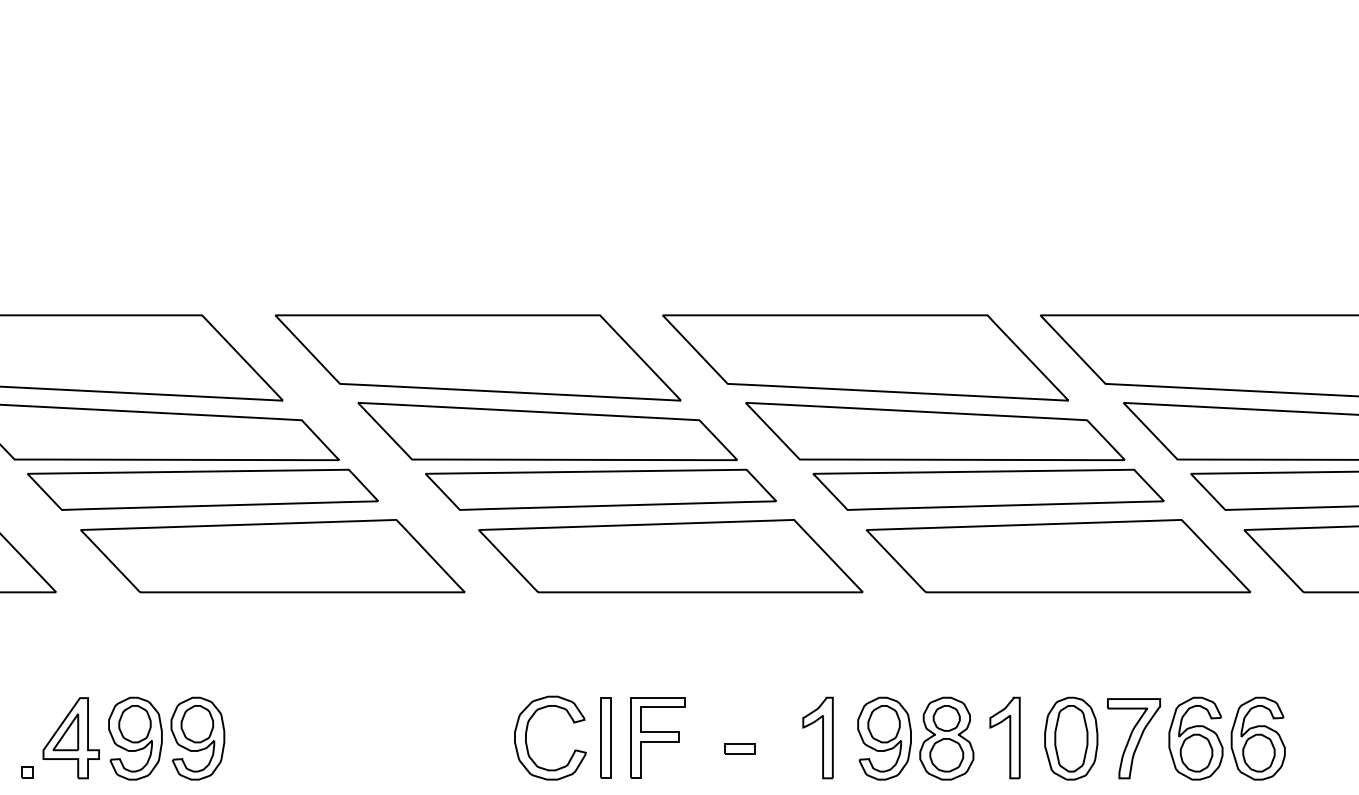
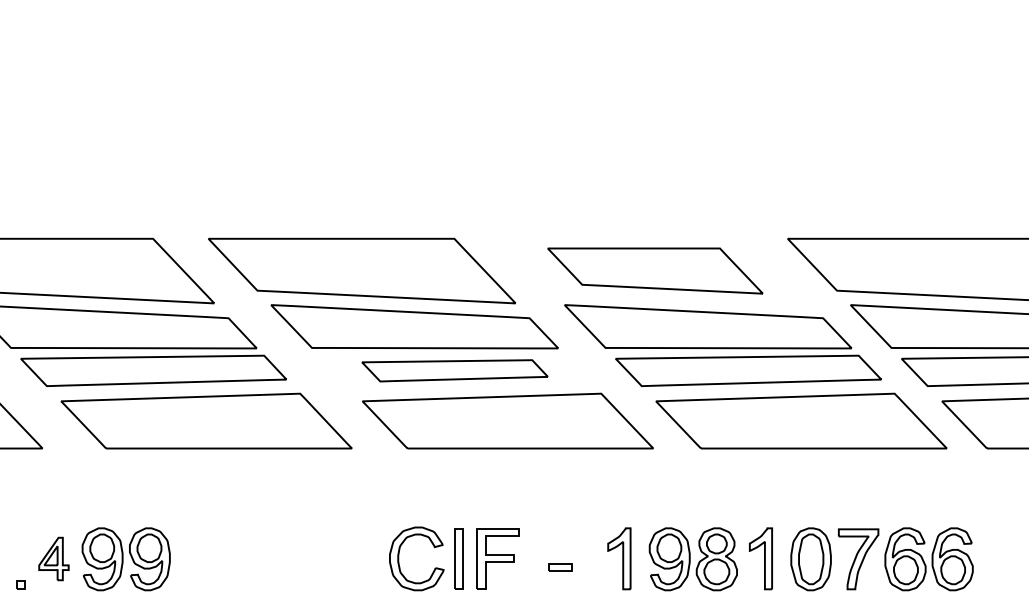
part: (865, 357) -> (655, 270), size x0.7
part: (600, 489) -> (454, 370), size x0.7
part: (70, 738) -> (53, 559), size x0.7

